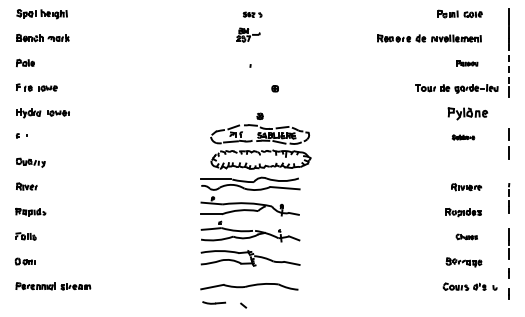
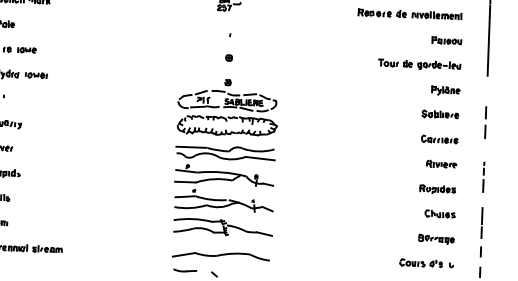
part: (467, 63) -> (447, 40), size x1.43
line: (509, 65) -> (489, 44), dashed -> solid
part: (274, 88) -> (228, 57), moved
part: (456, 88) -> (419, 64), moved
part: (467, 113) -> (445, 90), size x0.71
part: (463, 137) -> (440, 114), size x1.67
part: (260, 140) -> (227, 106), moved
part: (463, 162) -> (439, 139), added
part: (466, 236) -> (439, 213), size x1.43
part: (469, 286) -> (425, 263), moved

